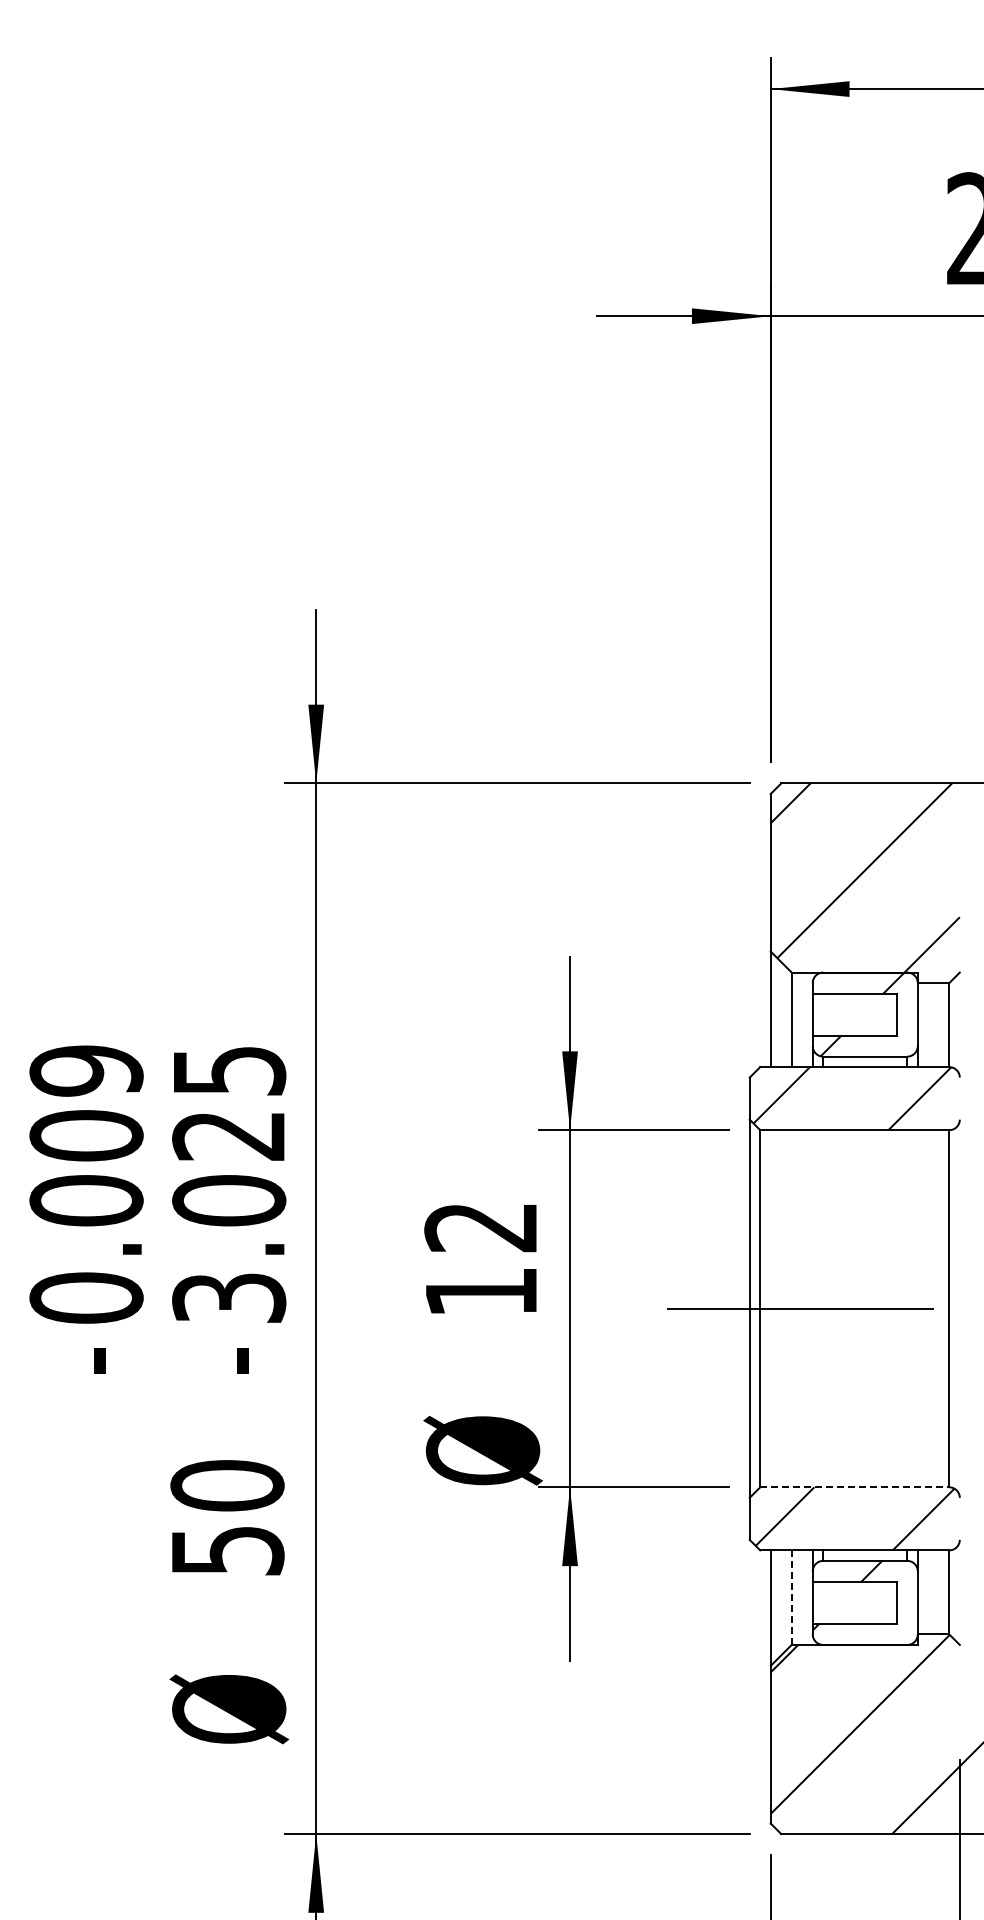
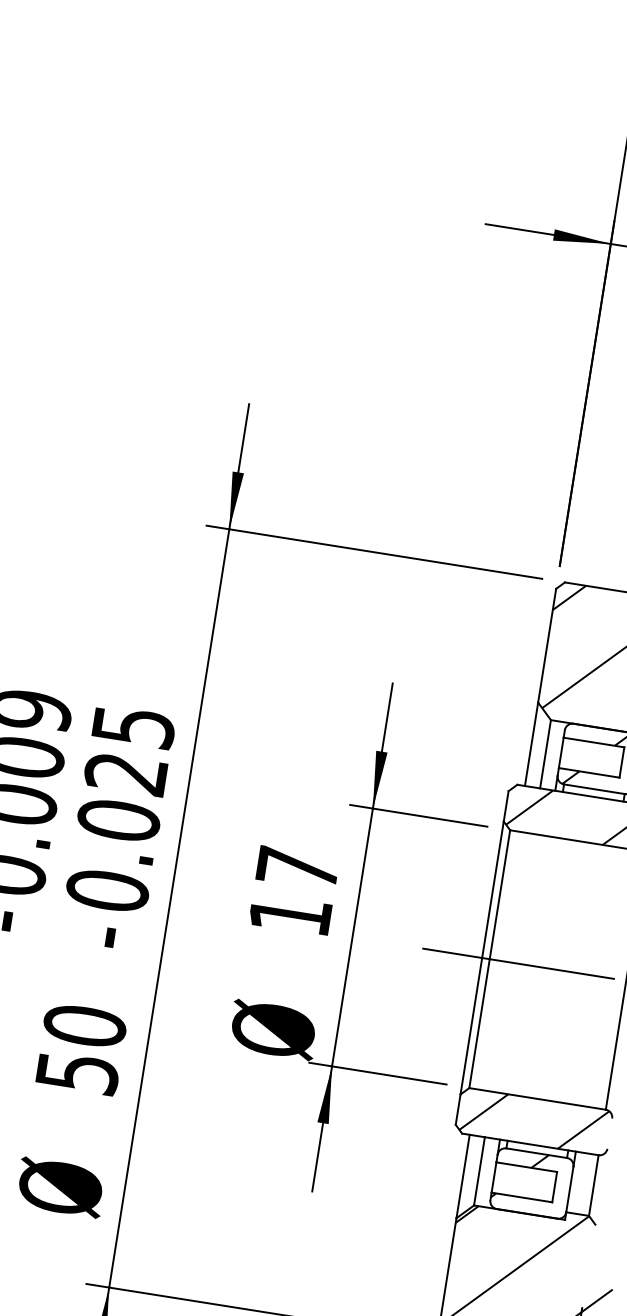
text: (480, 1227) -> (297, 868), 12 -> 17
text: (229, 1297) -> (107, 890), 3.025 -> 0.025
line: (854, 1487) -> (537, 1099), dashed -> solid
line: (791, 1598) -> (479, 1171), dashed -> solid

